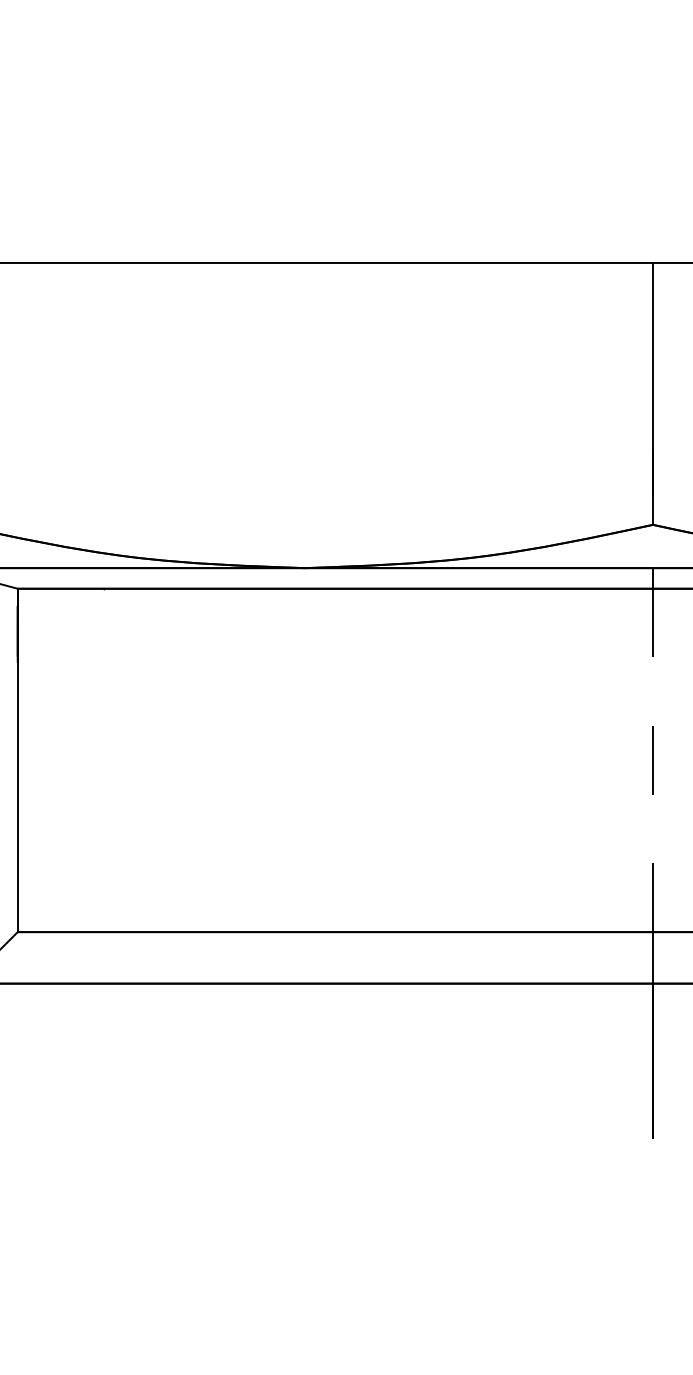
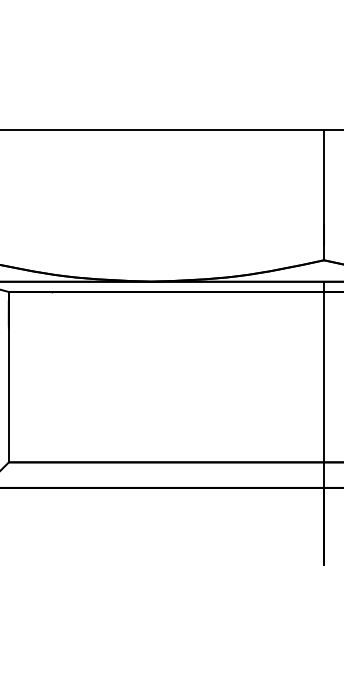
line: (653, 759) -> (324, 376), dashed -> solid

